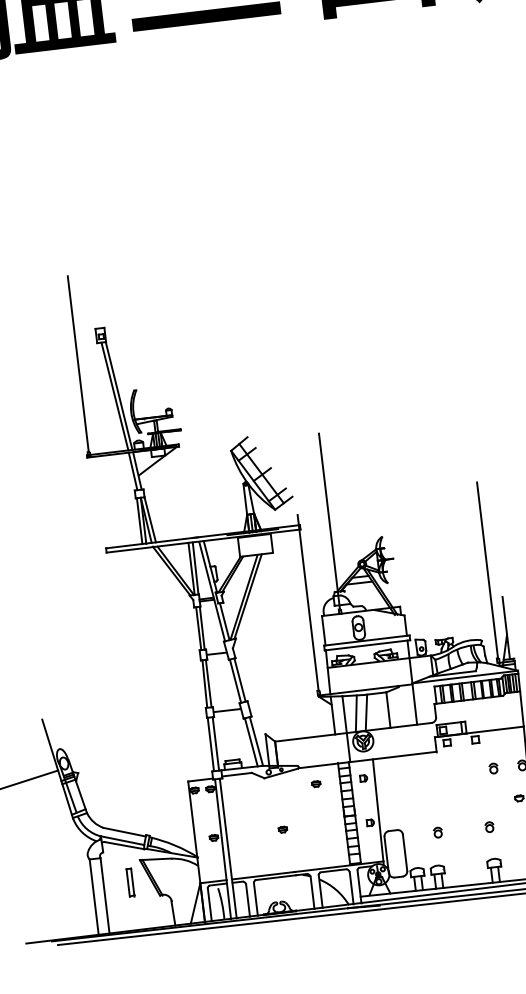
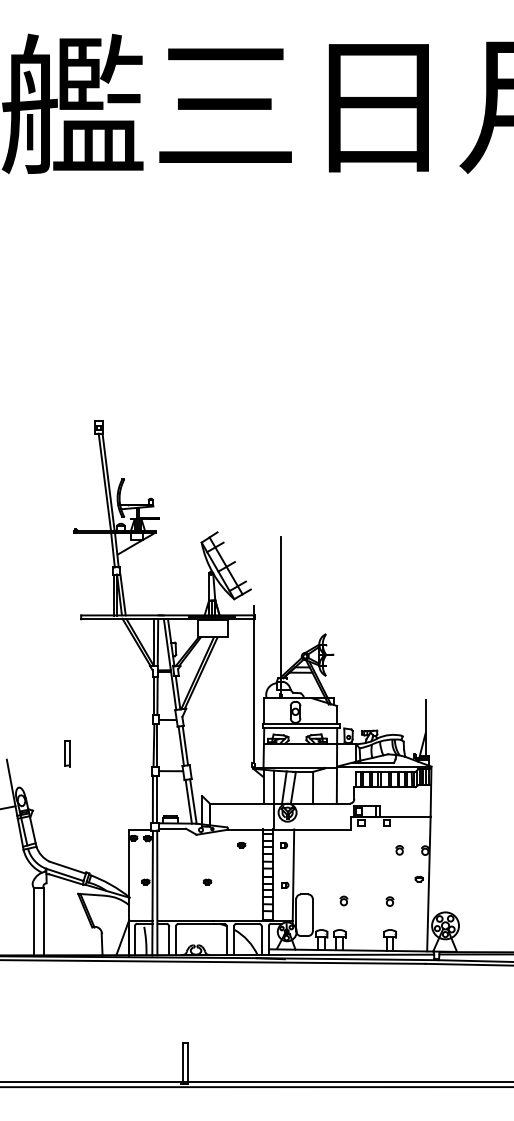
line: (77, 363) -> (75, 449), removed
line: (487, 569) -> (415, 674), removed
part: (130, 882) -> (67, 753), moved

